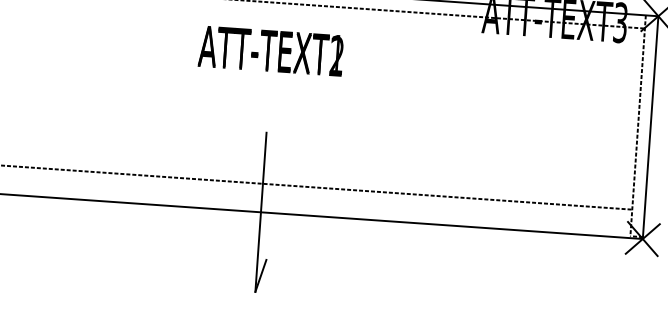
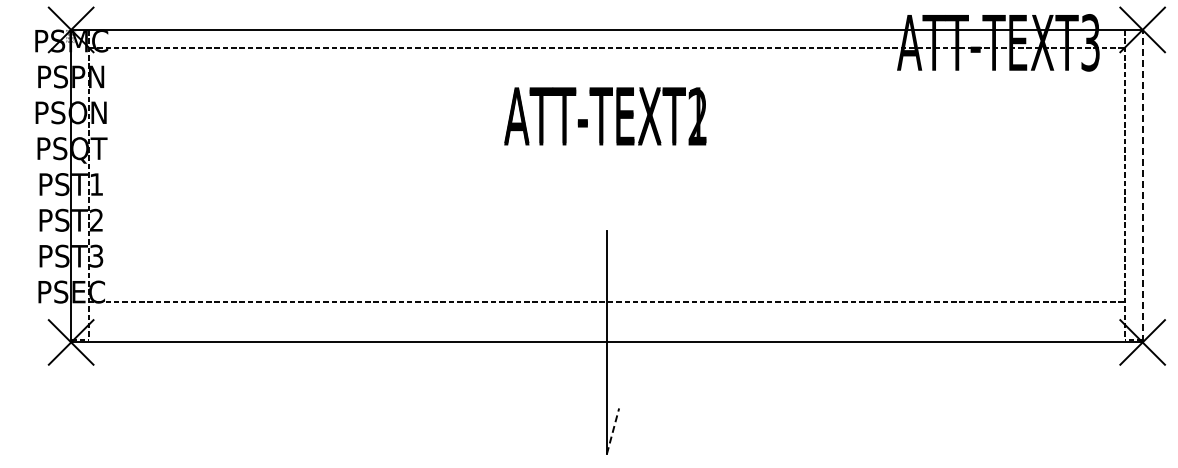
line: (650, 127) -> (1142, 185), solid -> dashed
line: (261, 276) -> (613, 431), solid -> dashed

